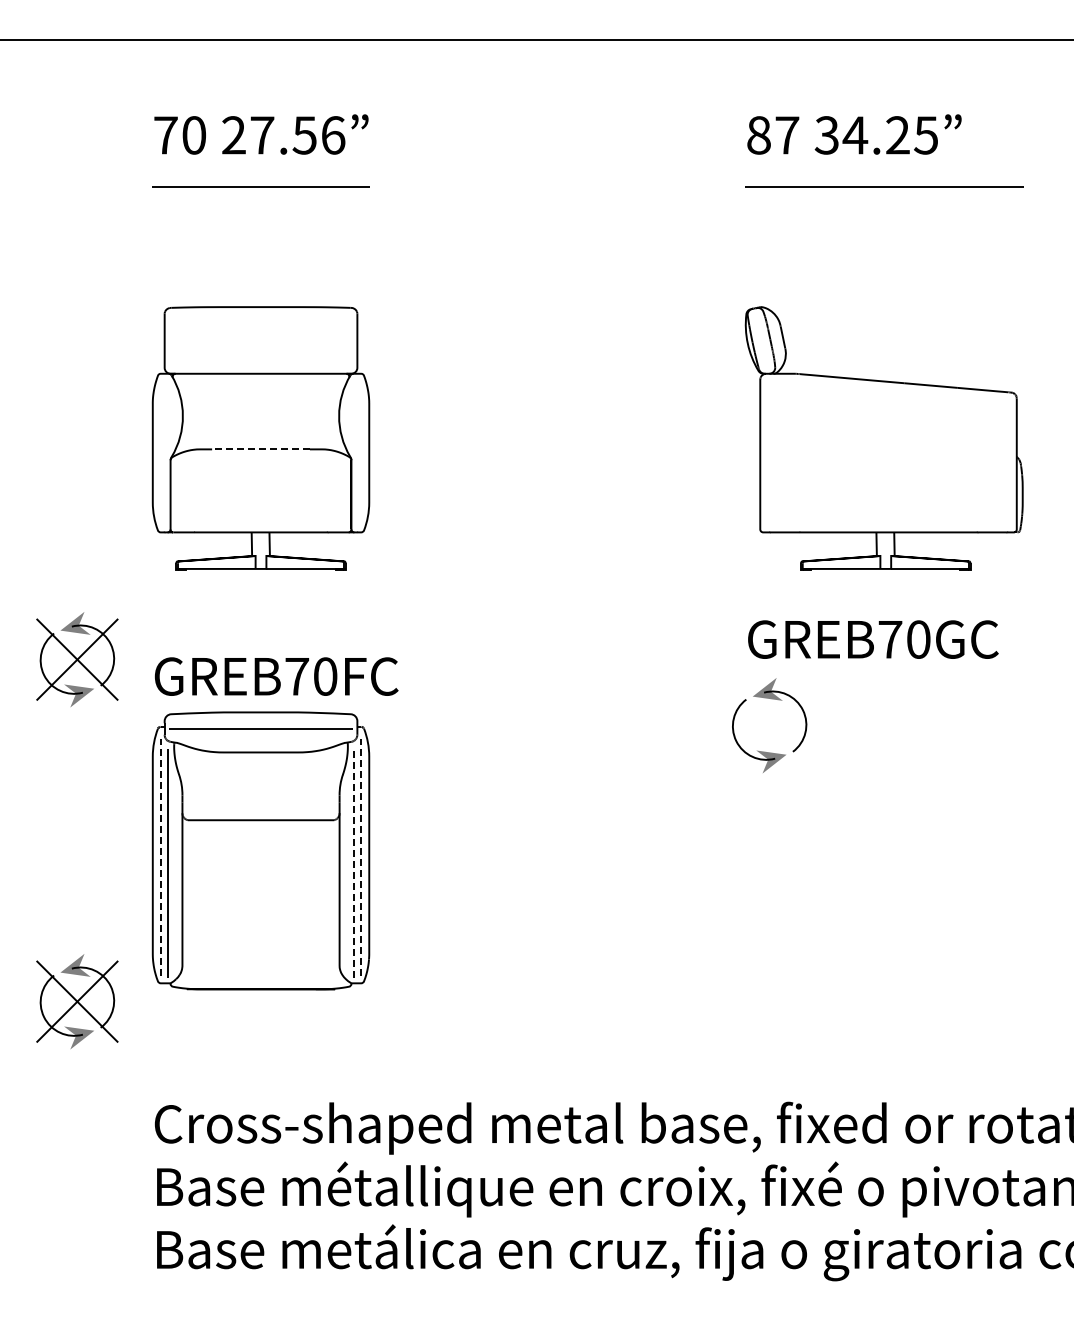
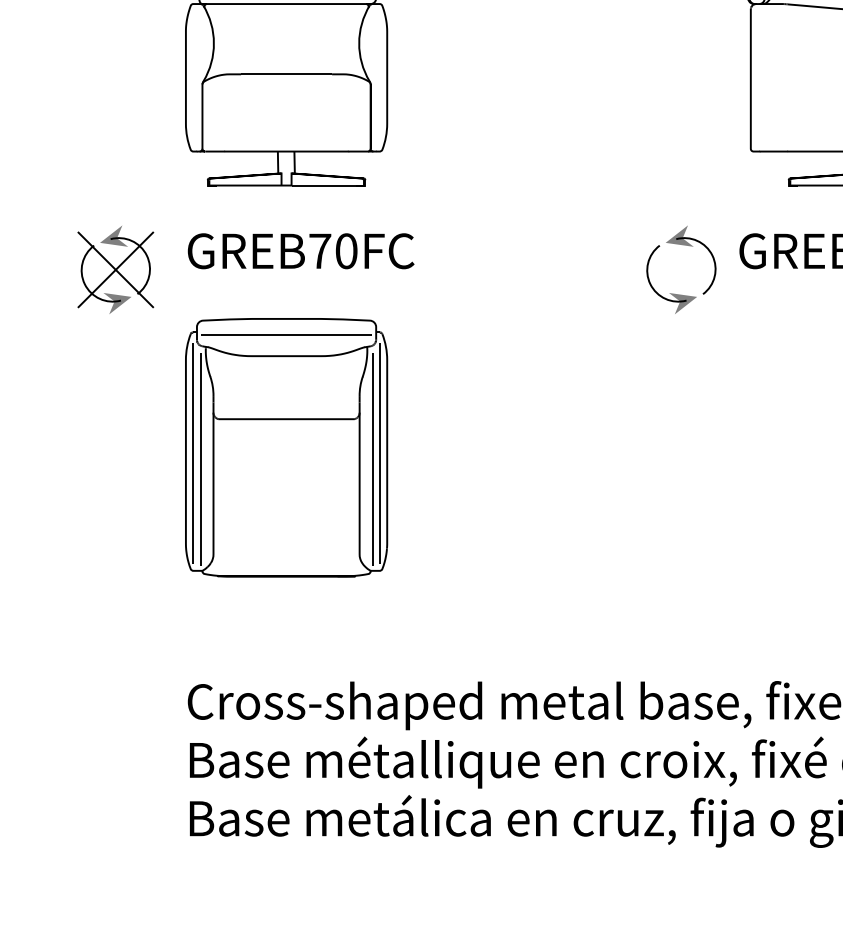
line: (261, 449) -> (287, 74), dashed -> solid
text: (276, 676) -> (300, 251), moved
part: (771, 699) -> (683, 245), moved
line: (160, 856) -> (193, 452), dashed -> solid
line: (361, 856) -> (379, 452), dashed -> solid
line: (353, 863) -> (372, 459), dashed -> solid
part: (77, 1001) -> (115, 587), removed

